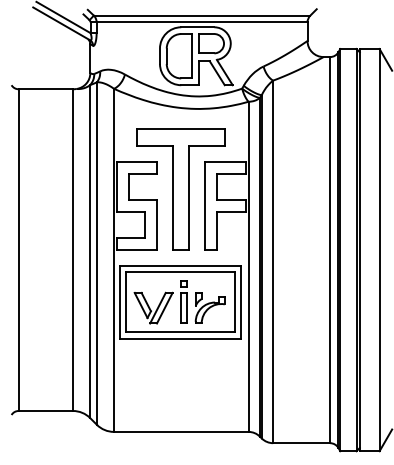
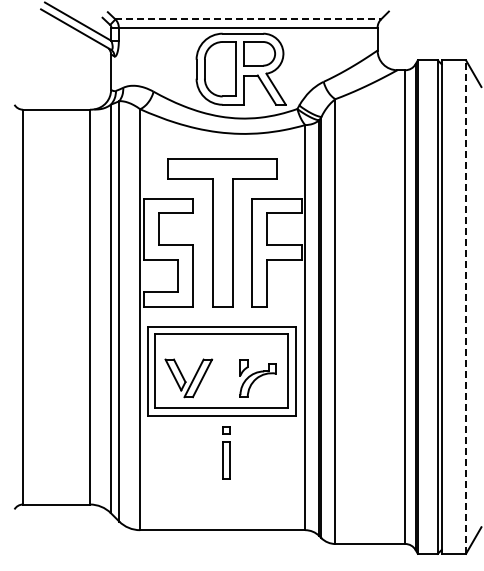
line: (202, 15) -> (248, 19), solid -> dashed
line: (379, 250) -> (466, 307), solid -> dashed
part: (184, 301) -> (226, 452), moved

